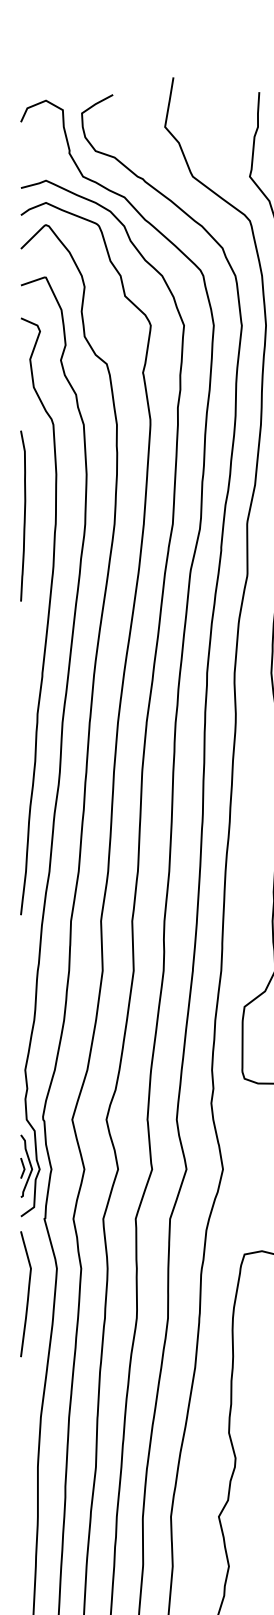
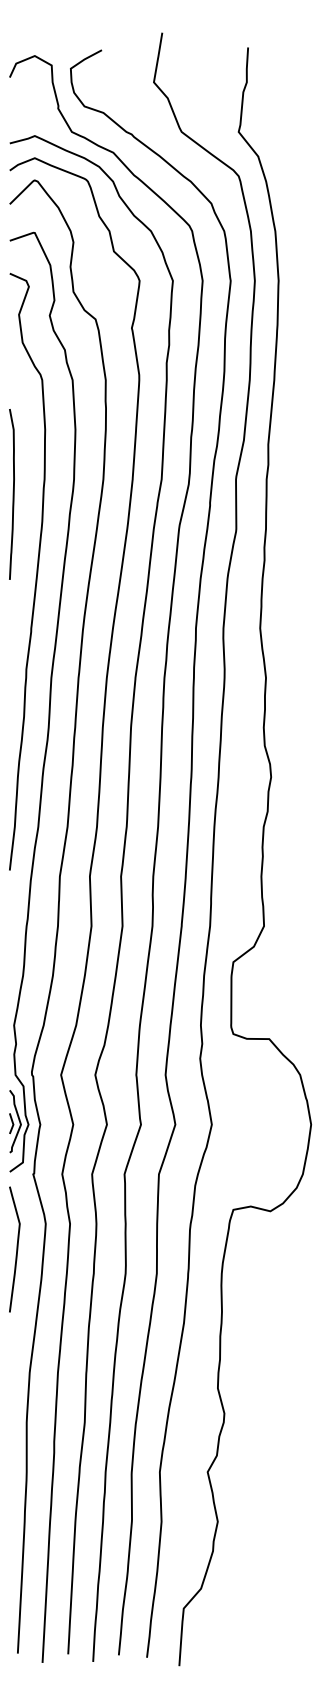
curve: (23, 516) -> (12, 494), moved

